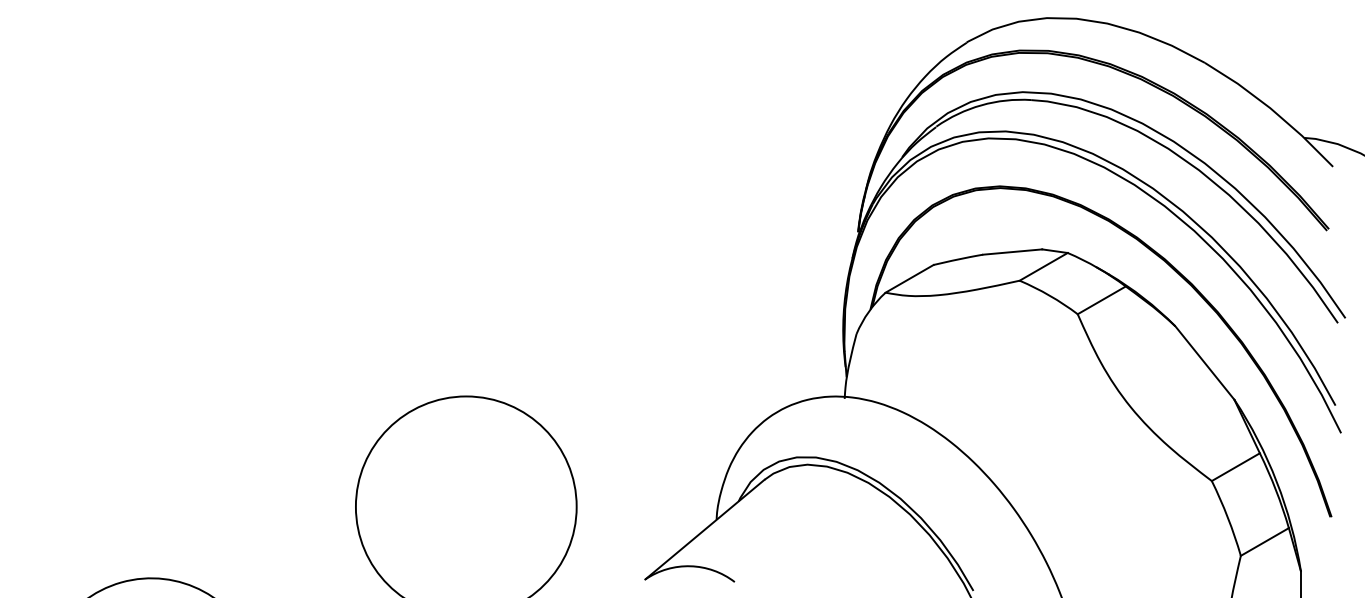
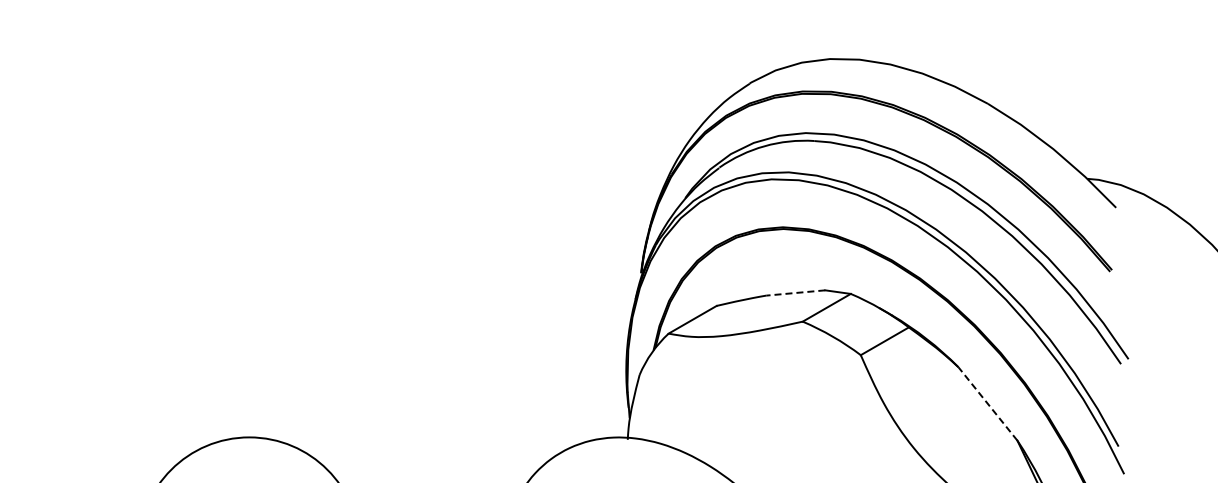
line: (1012, 252) -> (795, 293), solid -> dashed
line: (1204, 362) -> (987, 403), solid -> dashed

